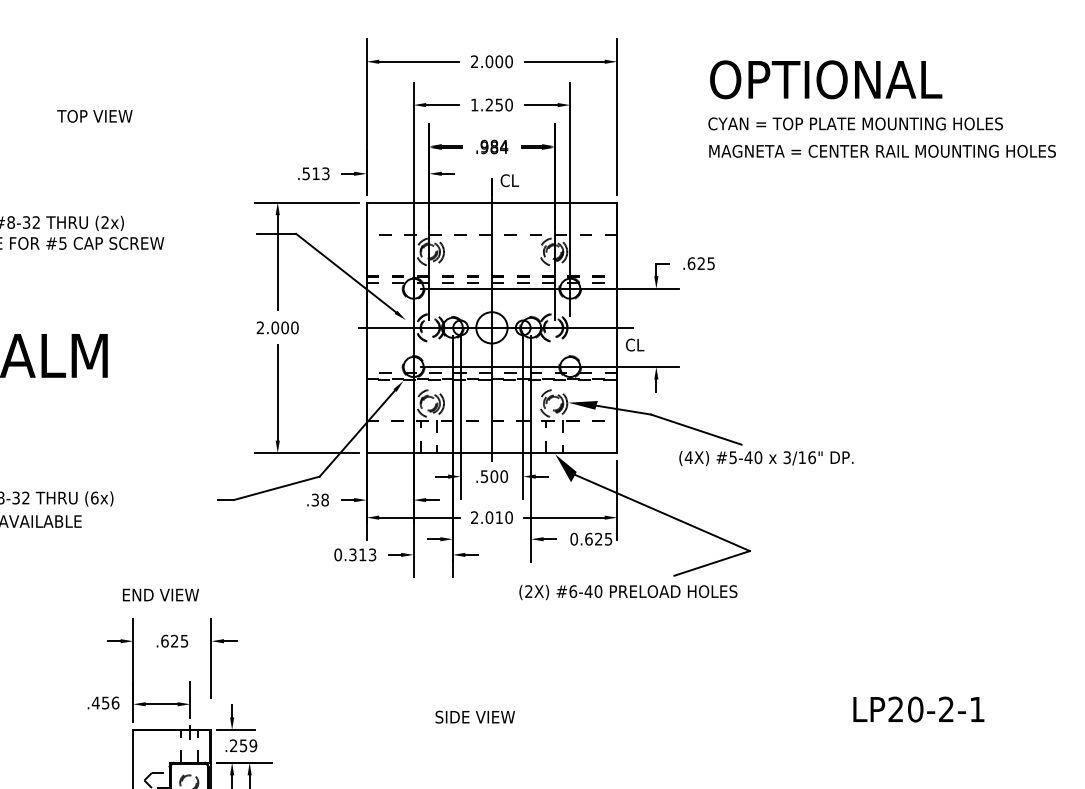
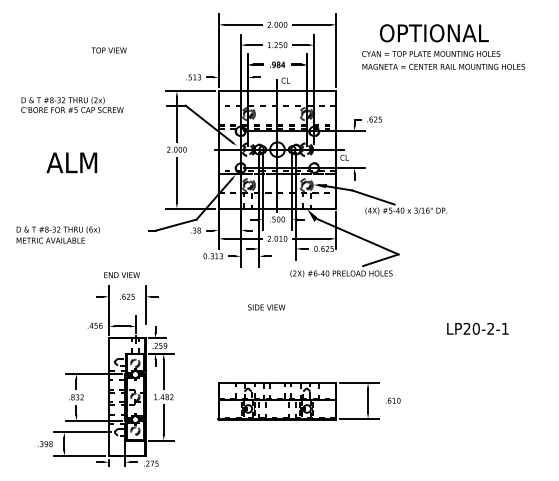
text: (93, 116) -> (108, 50), moved
text: (881, 137) -> (443, 60), moved
text: (474, 717) -> (266, 307), moved

